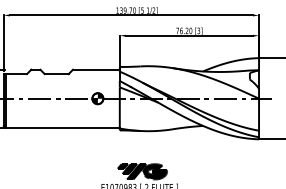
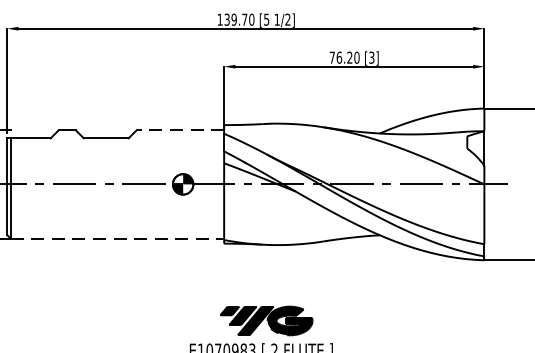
line: (95, 69) -> (178, 129), solid -> dashed
line: (63, 127) -> (118, 238), solid -> dashed

